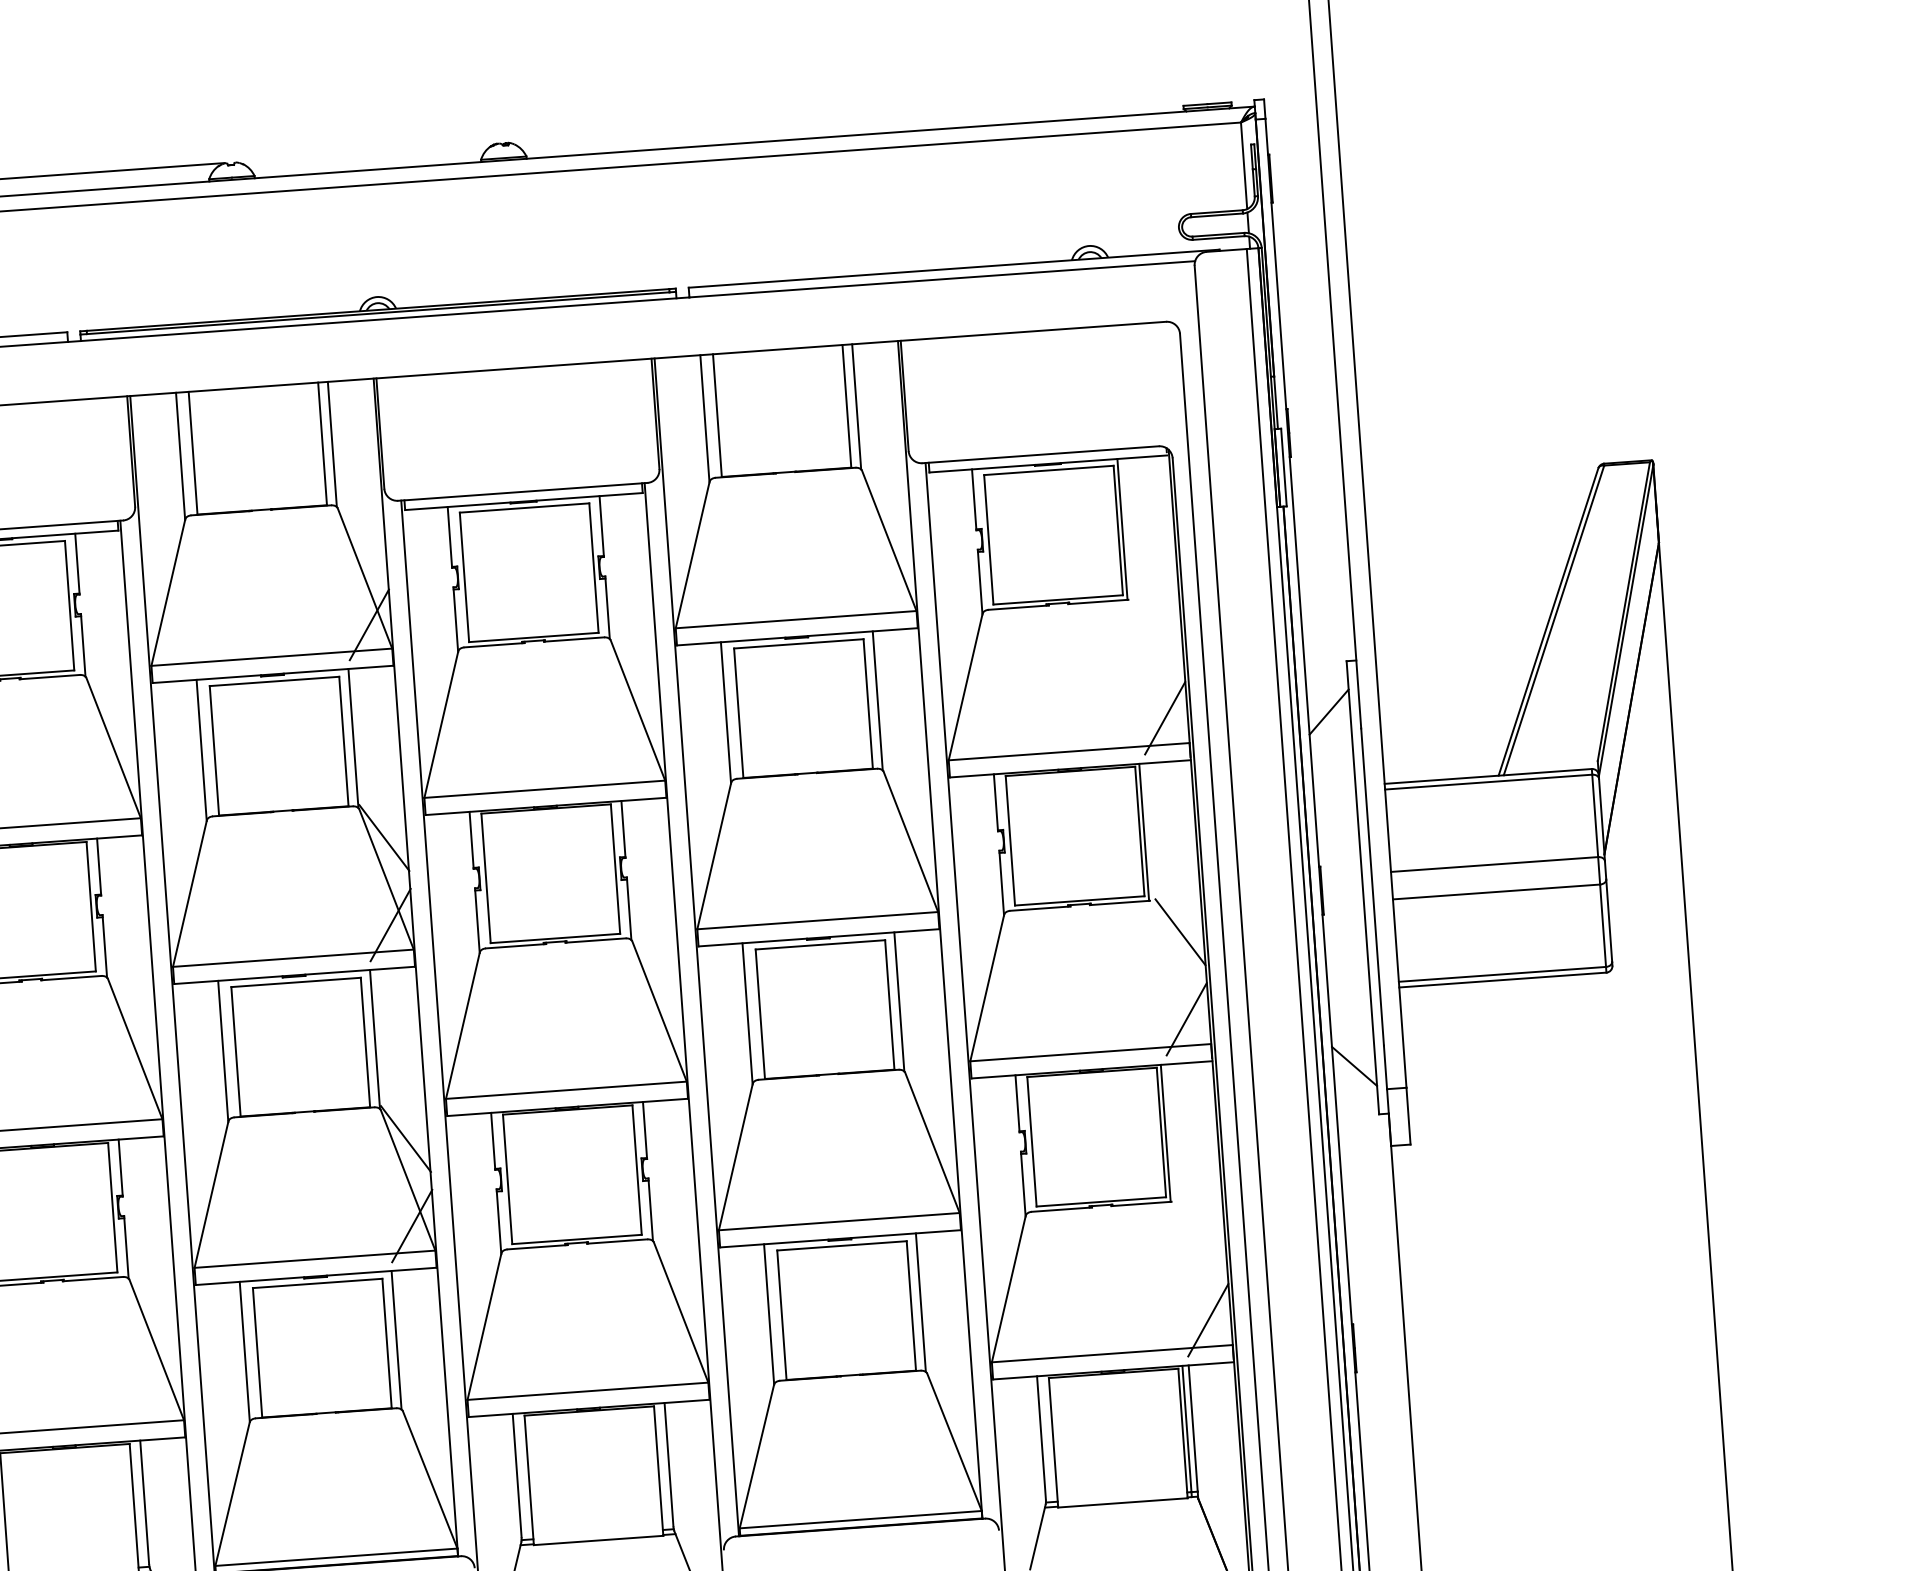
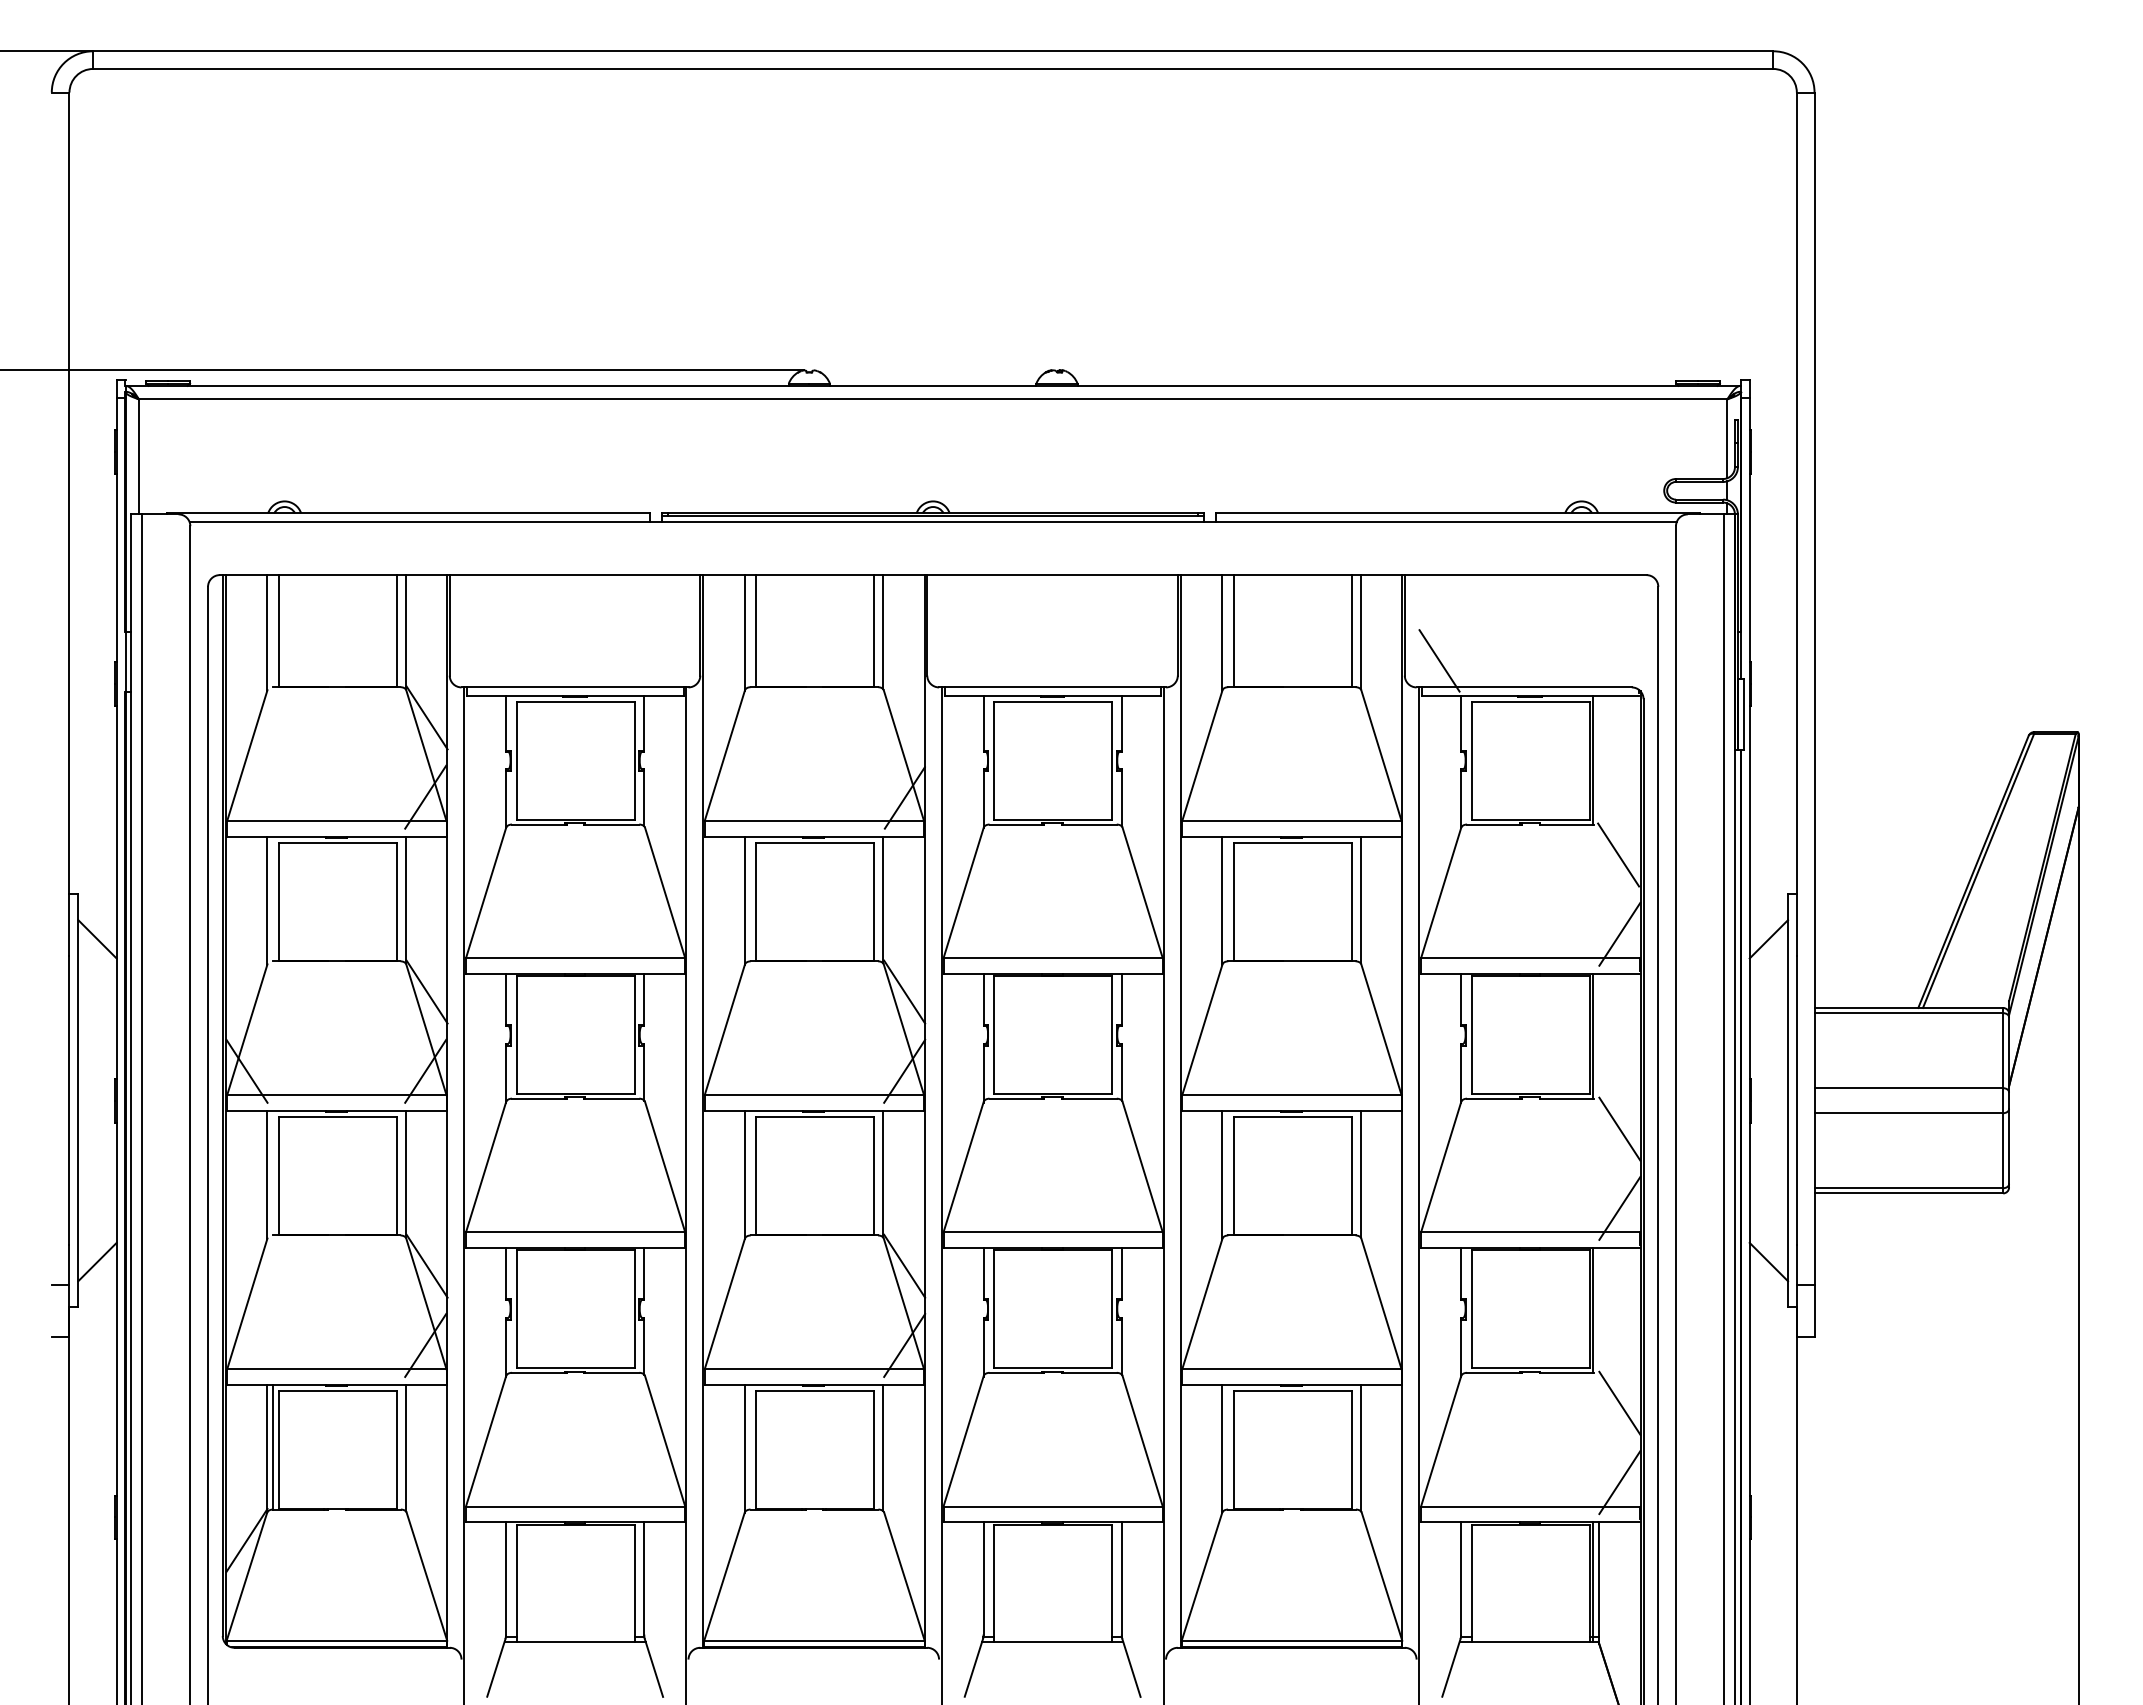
line: (945, 431) -> (1439, 660), added
line: (1157, 630) -> (1618, 854), added
line: (1201, 1232) -> (1619, 1402), added

